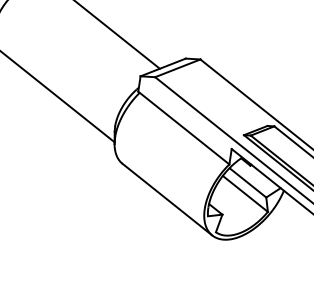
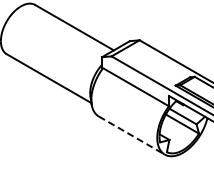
line: (168, 199) -> (132, 135), solid -> dashed

